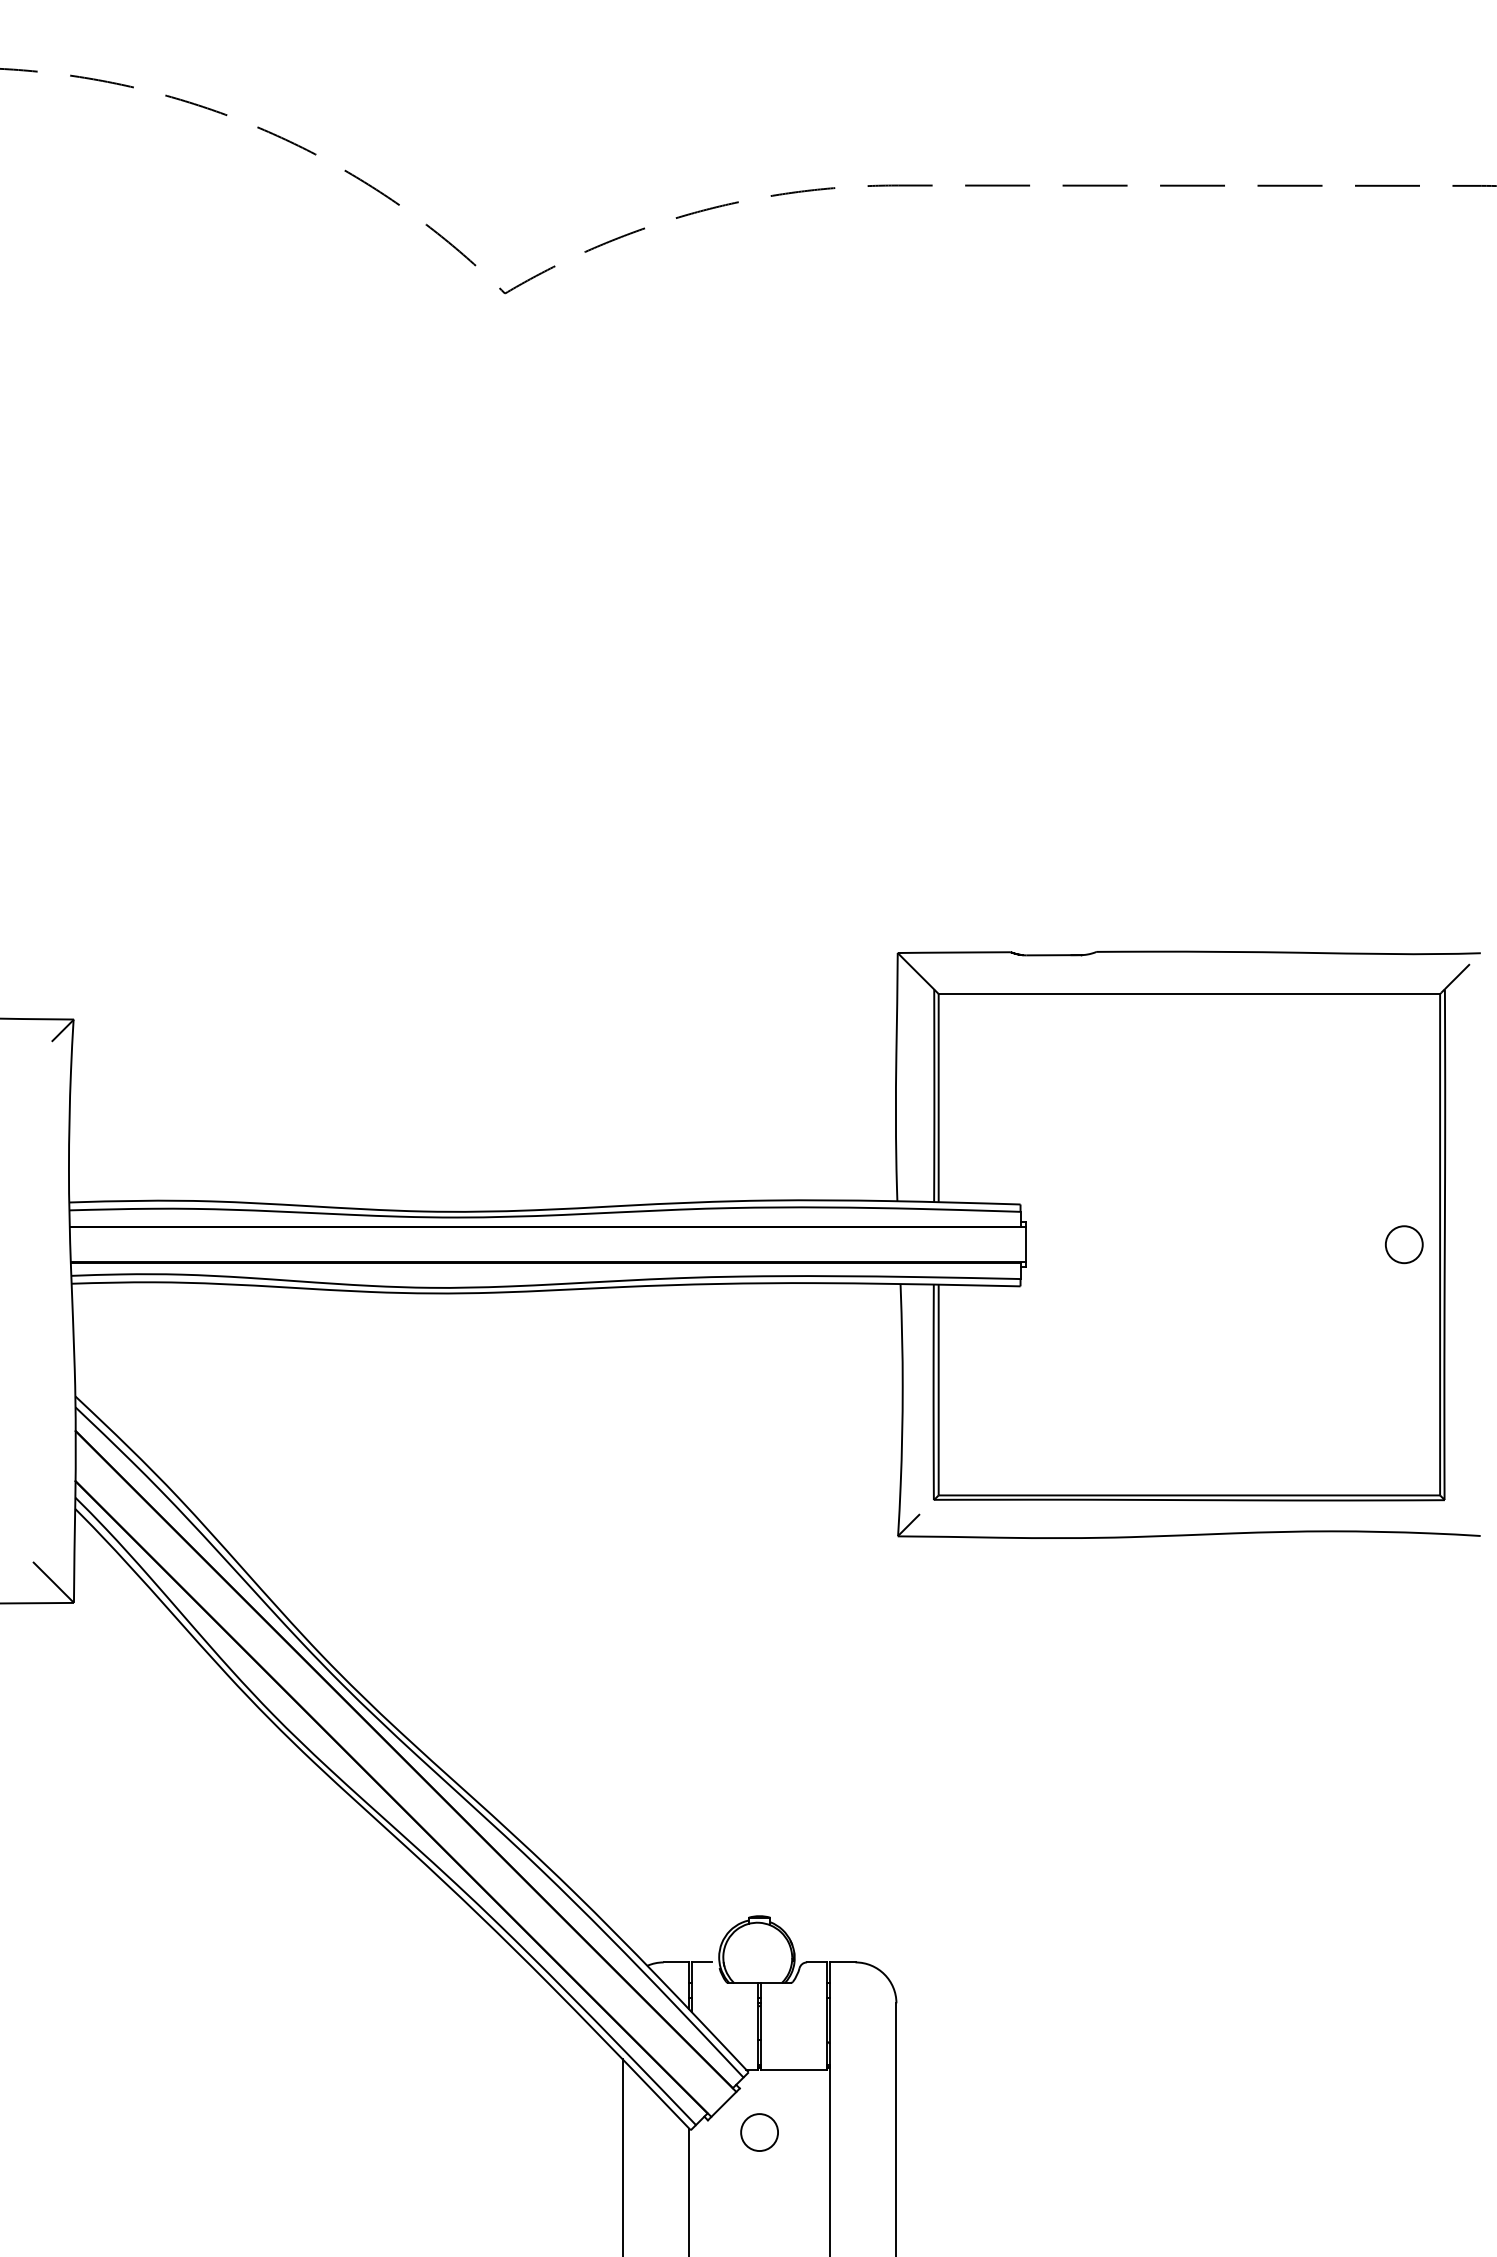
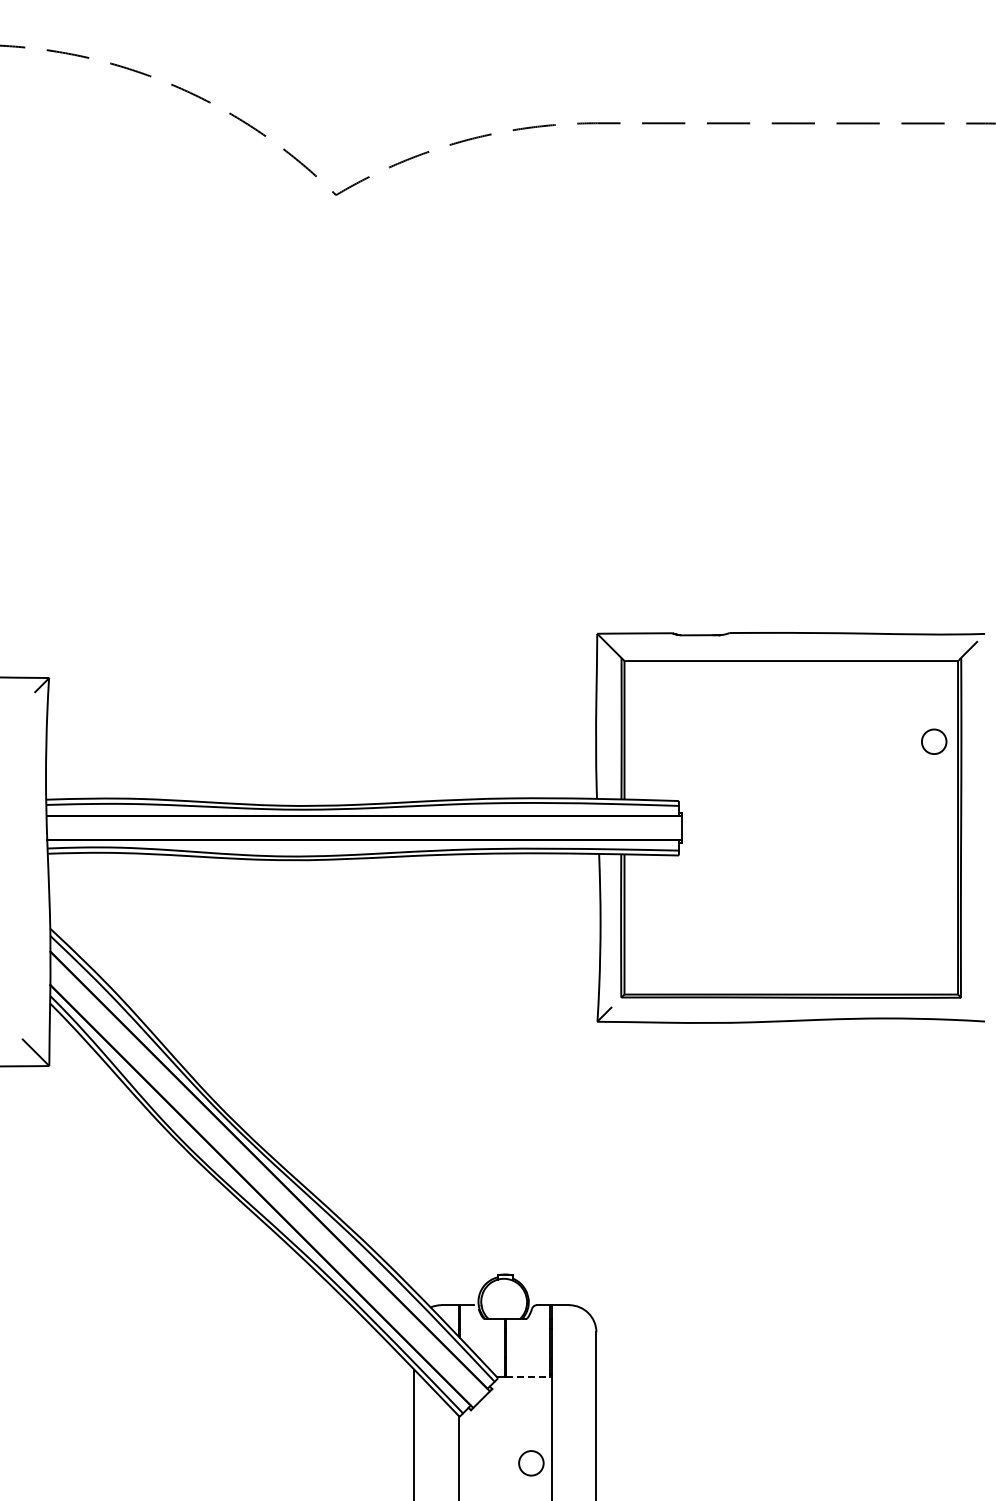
circle: (1404, 1244) -> (934, 741), moved
line: (794, 2069) -> (528, 1376), solid -> dashed
circle: (759, 2132) -> (531, 1463), moved

